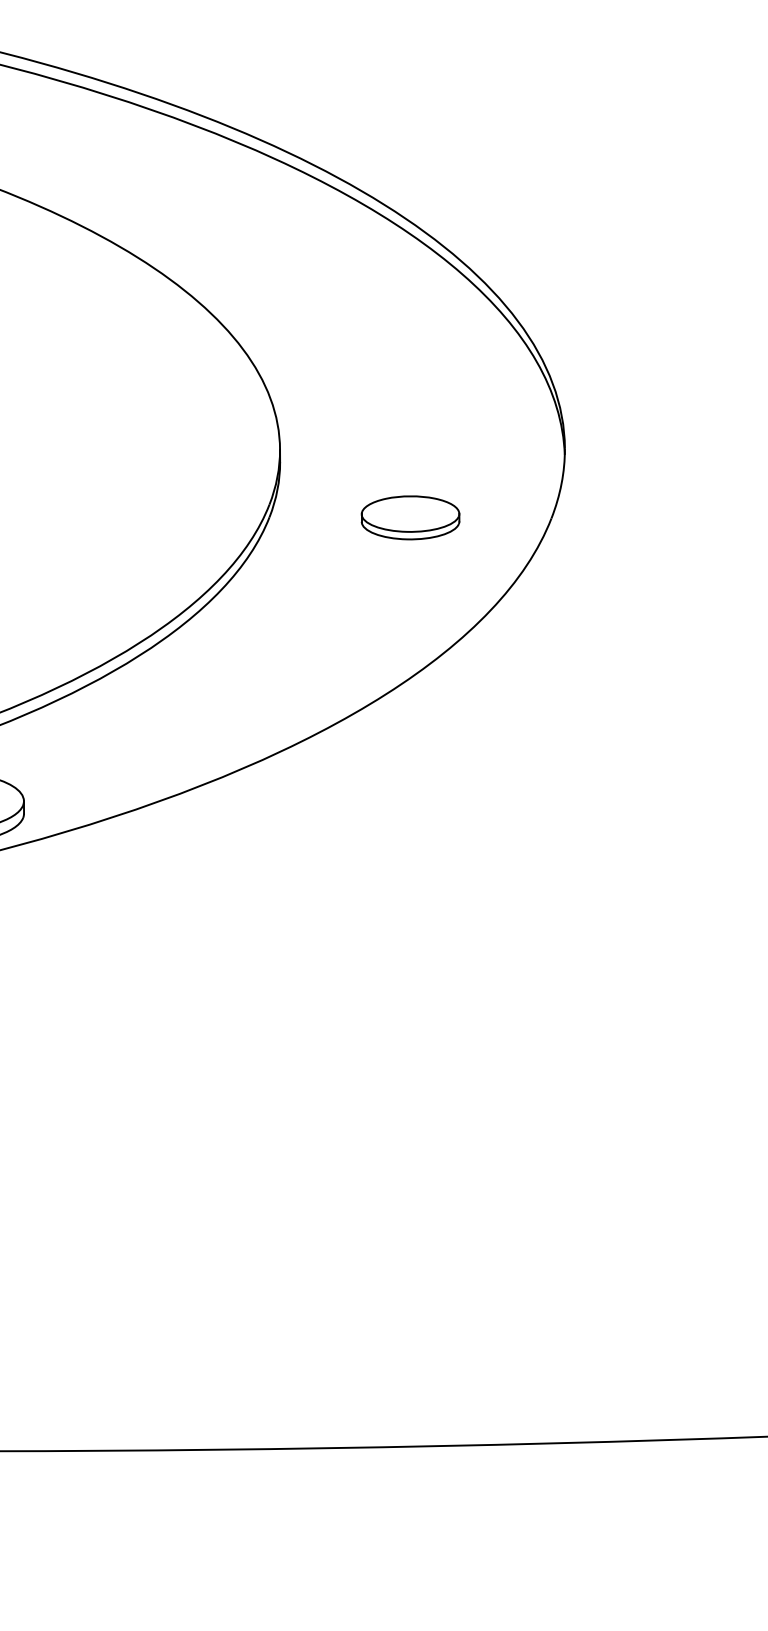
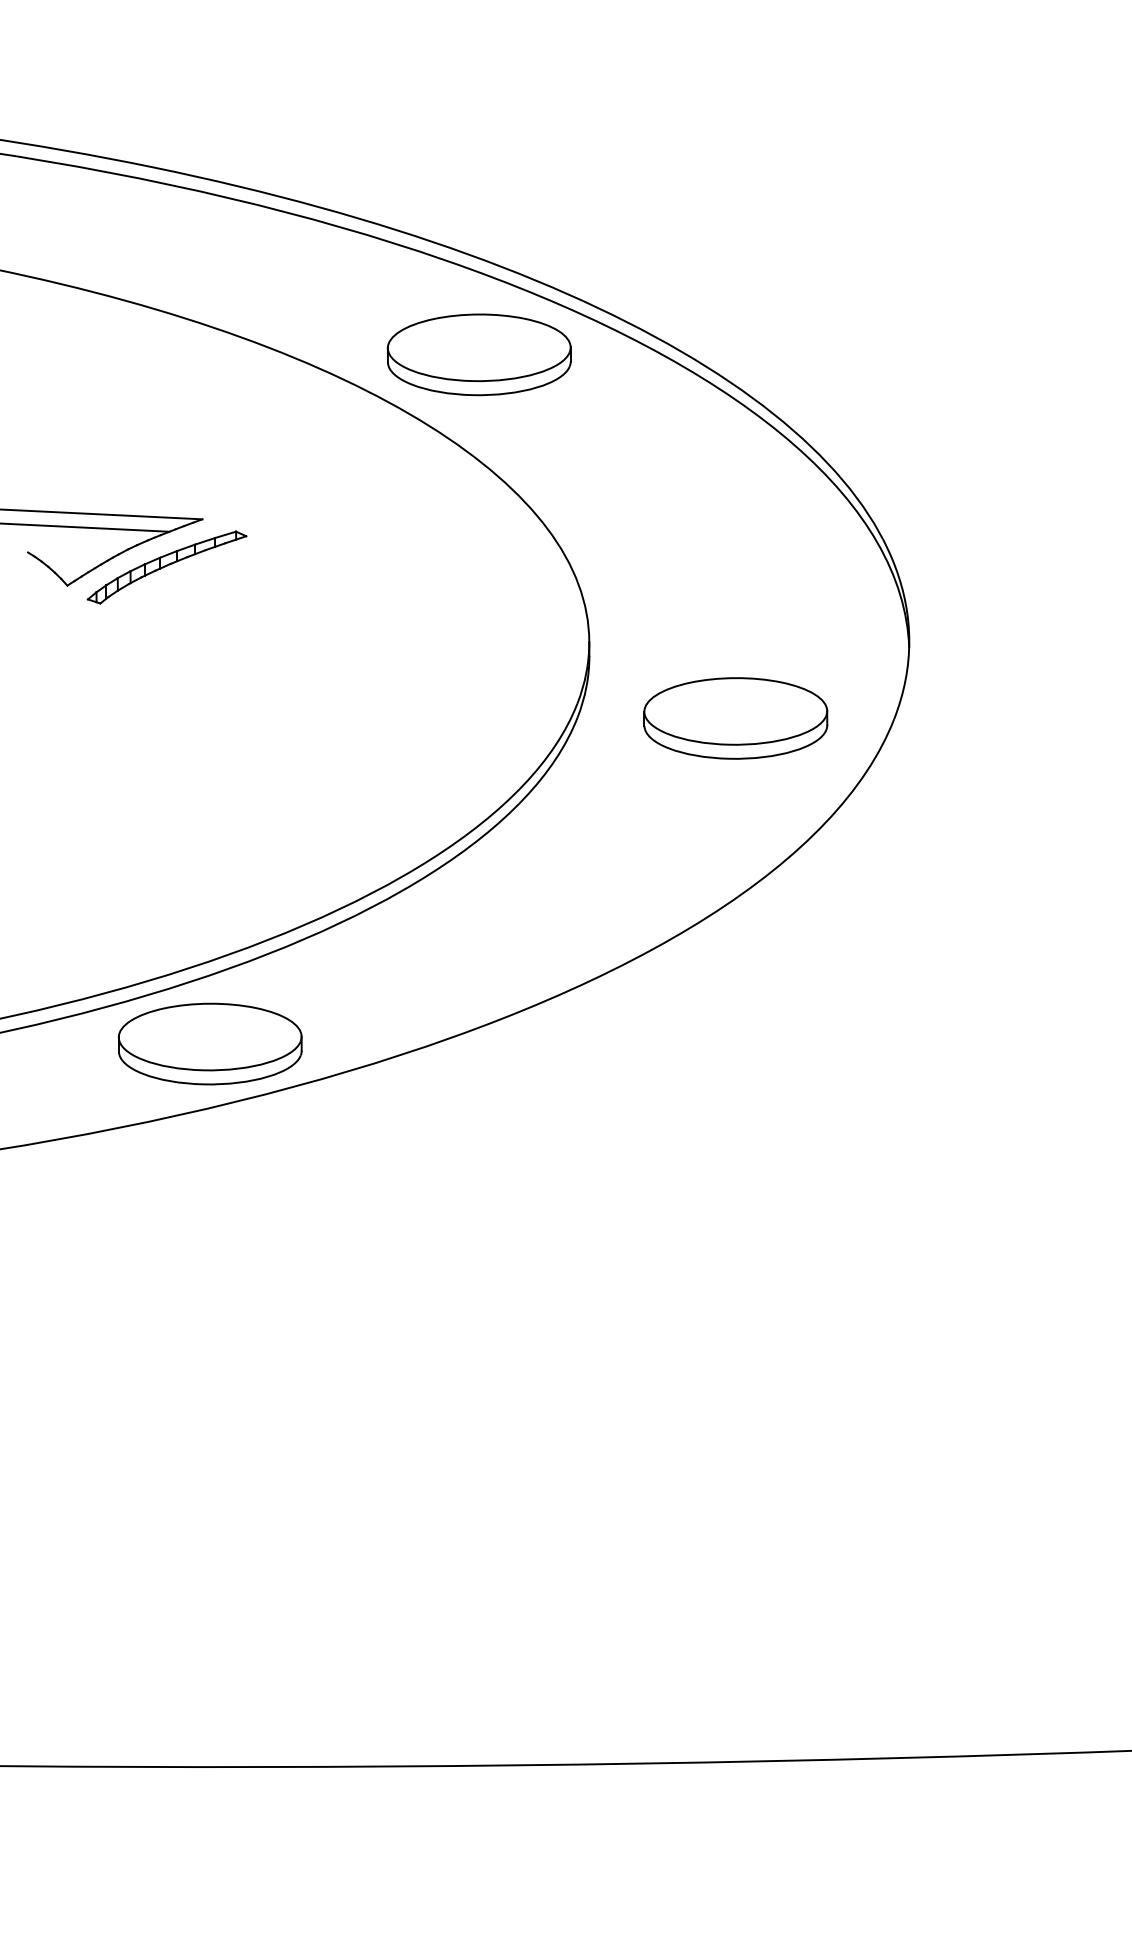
part: (181, 193) -> (478, 354), added
part: (410, 517) -> (735, 718), size x1.67

